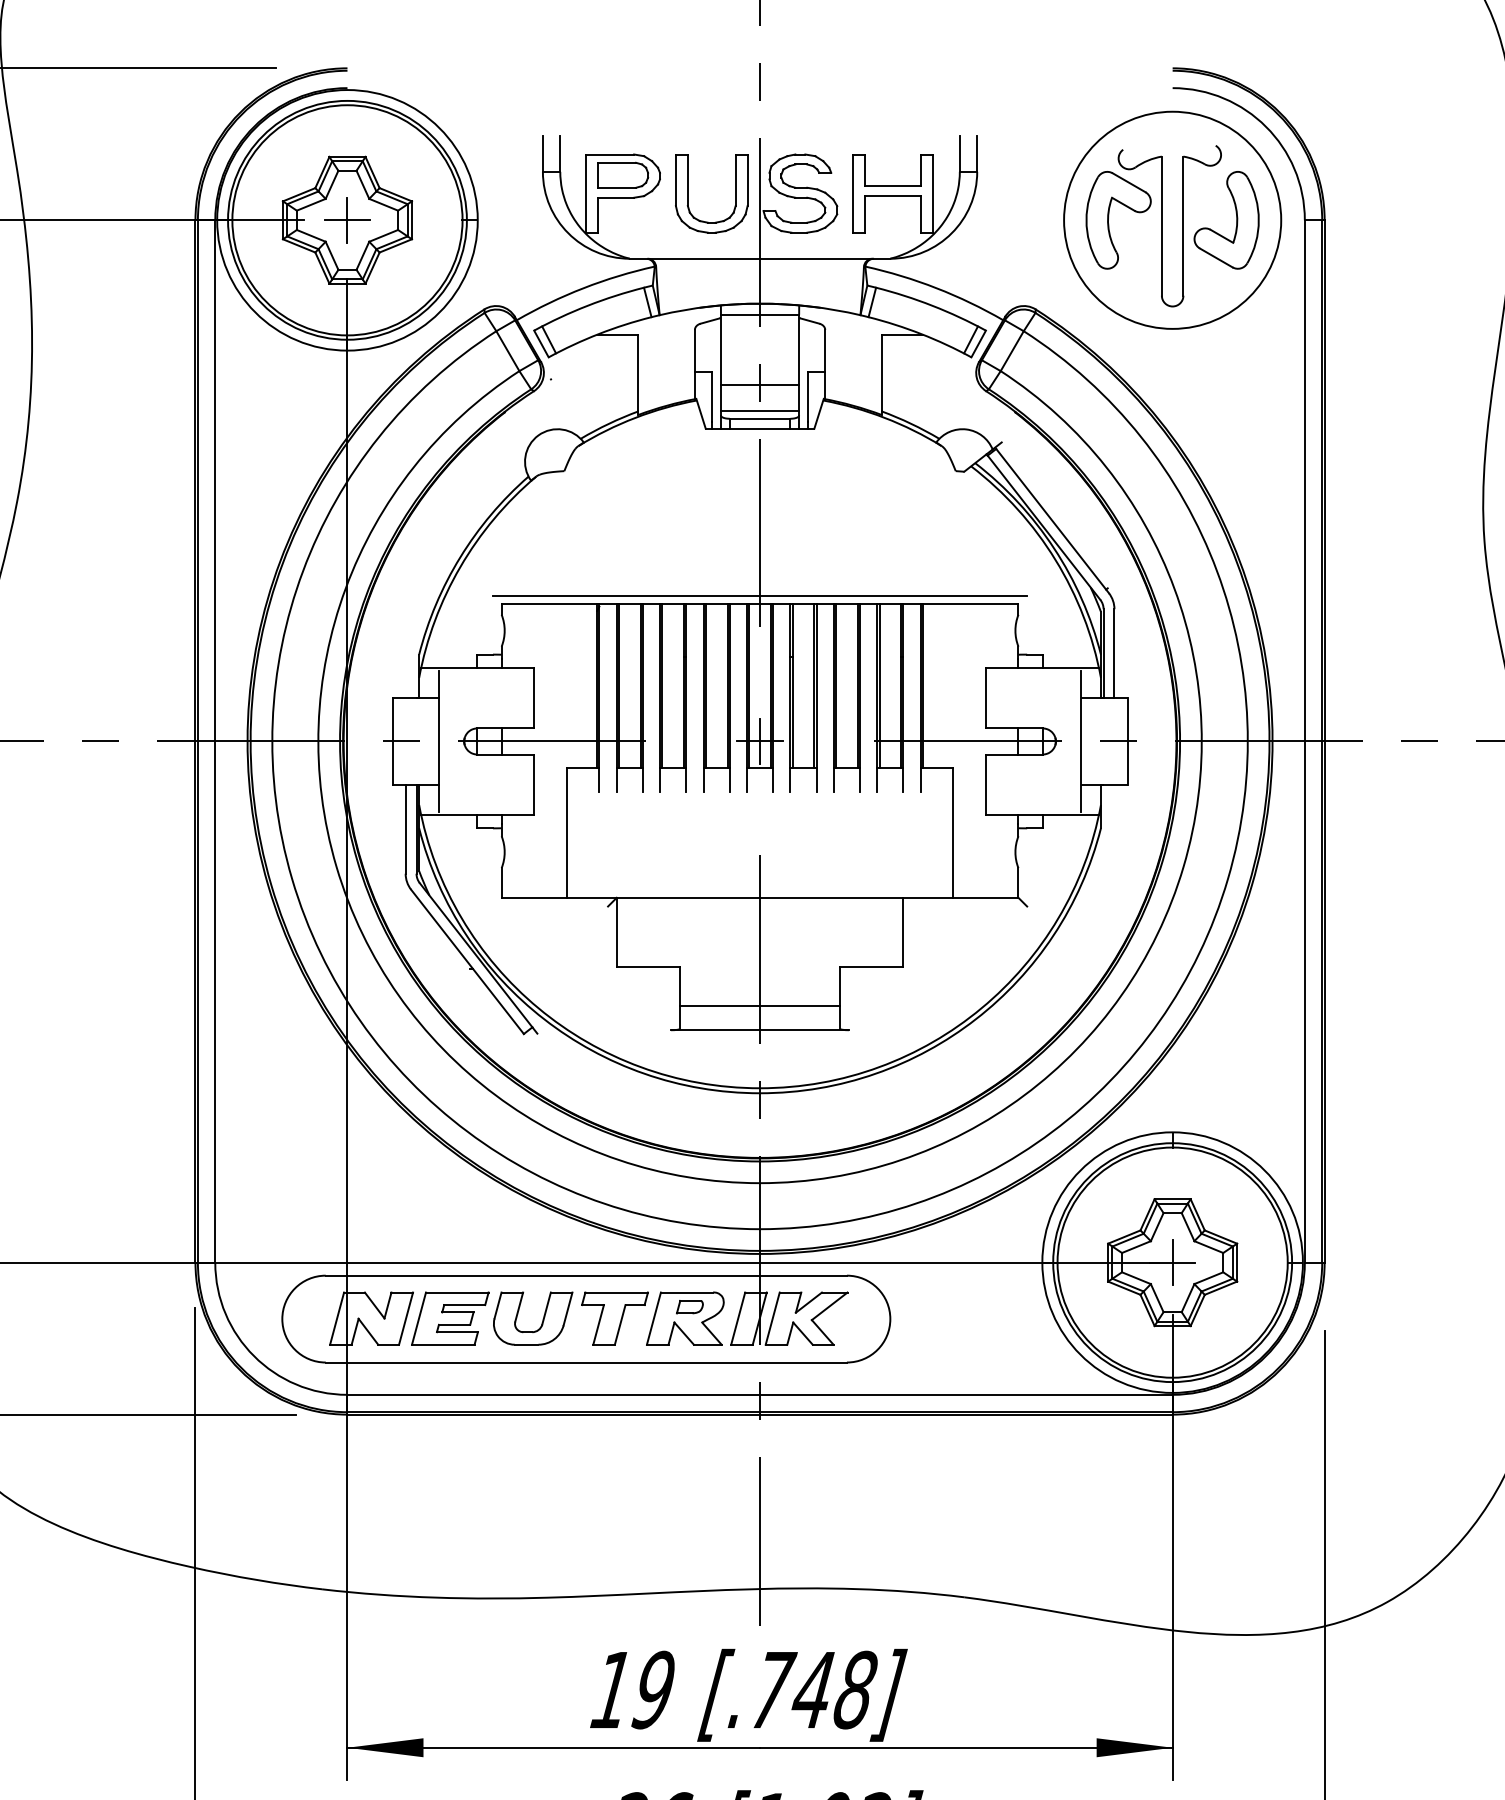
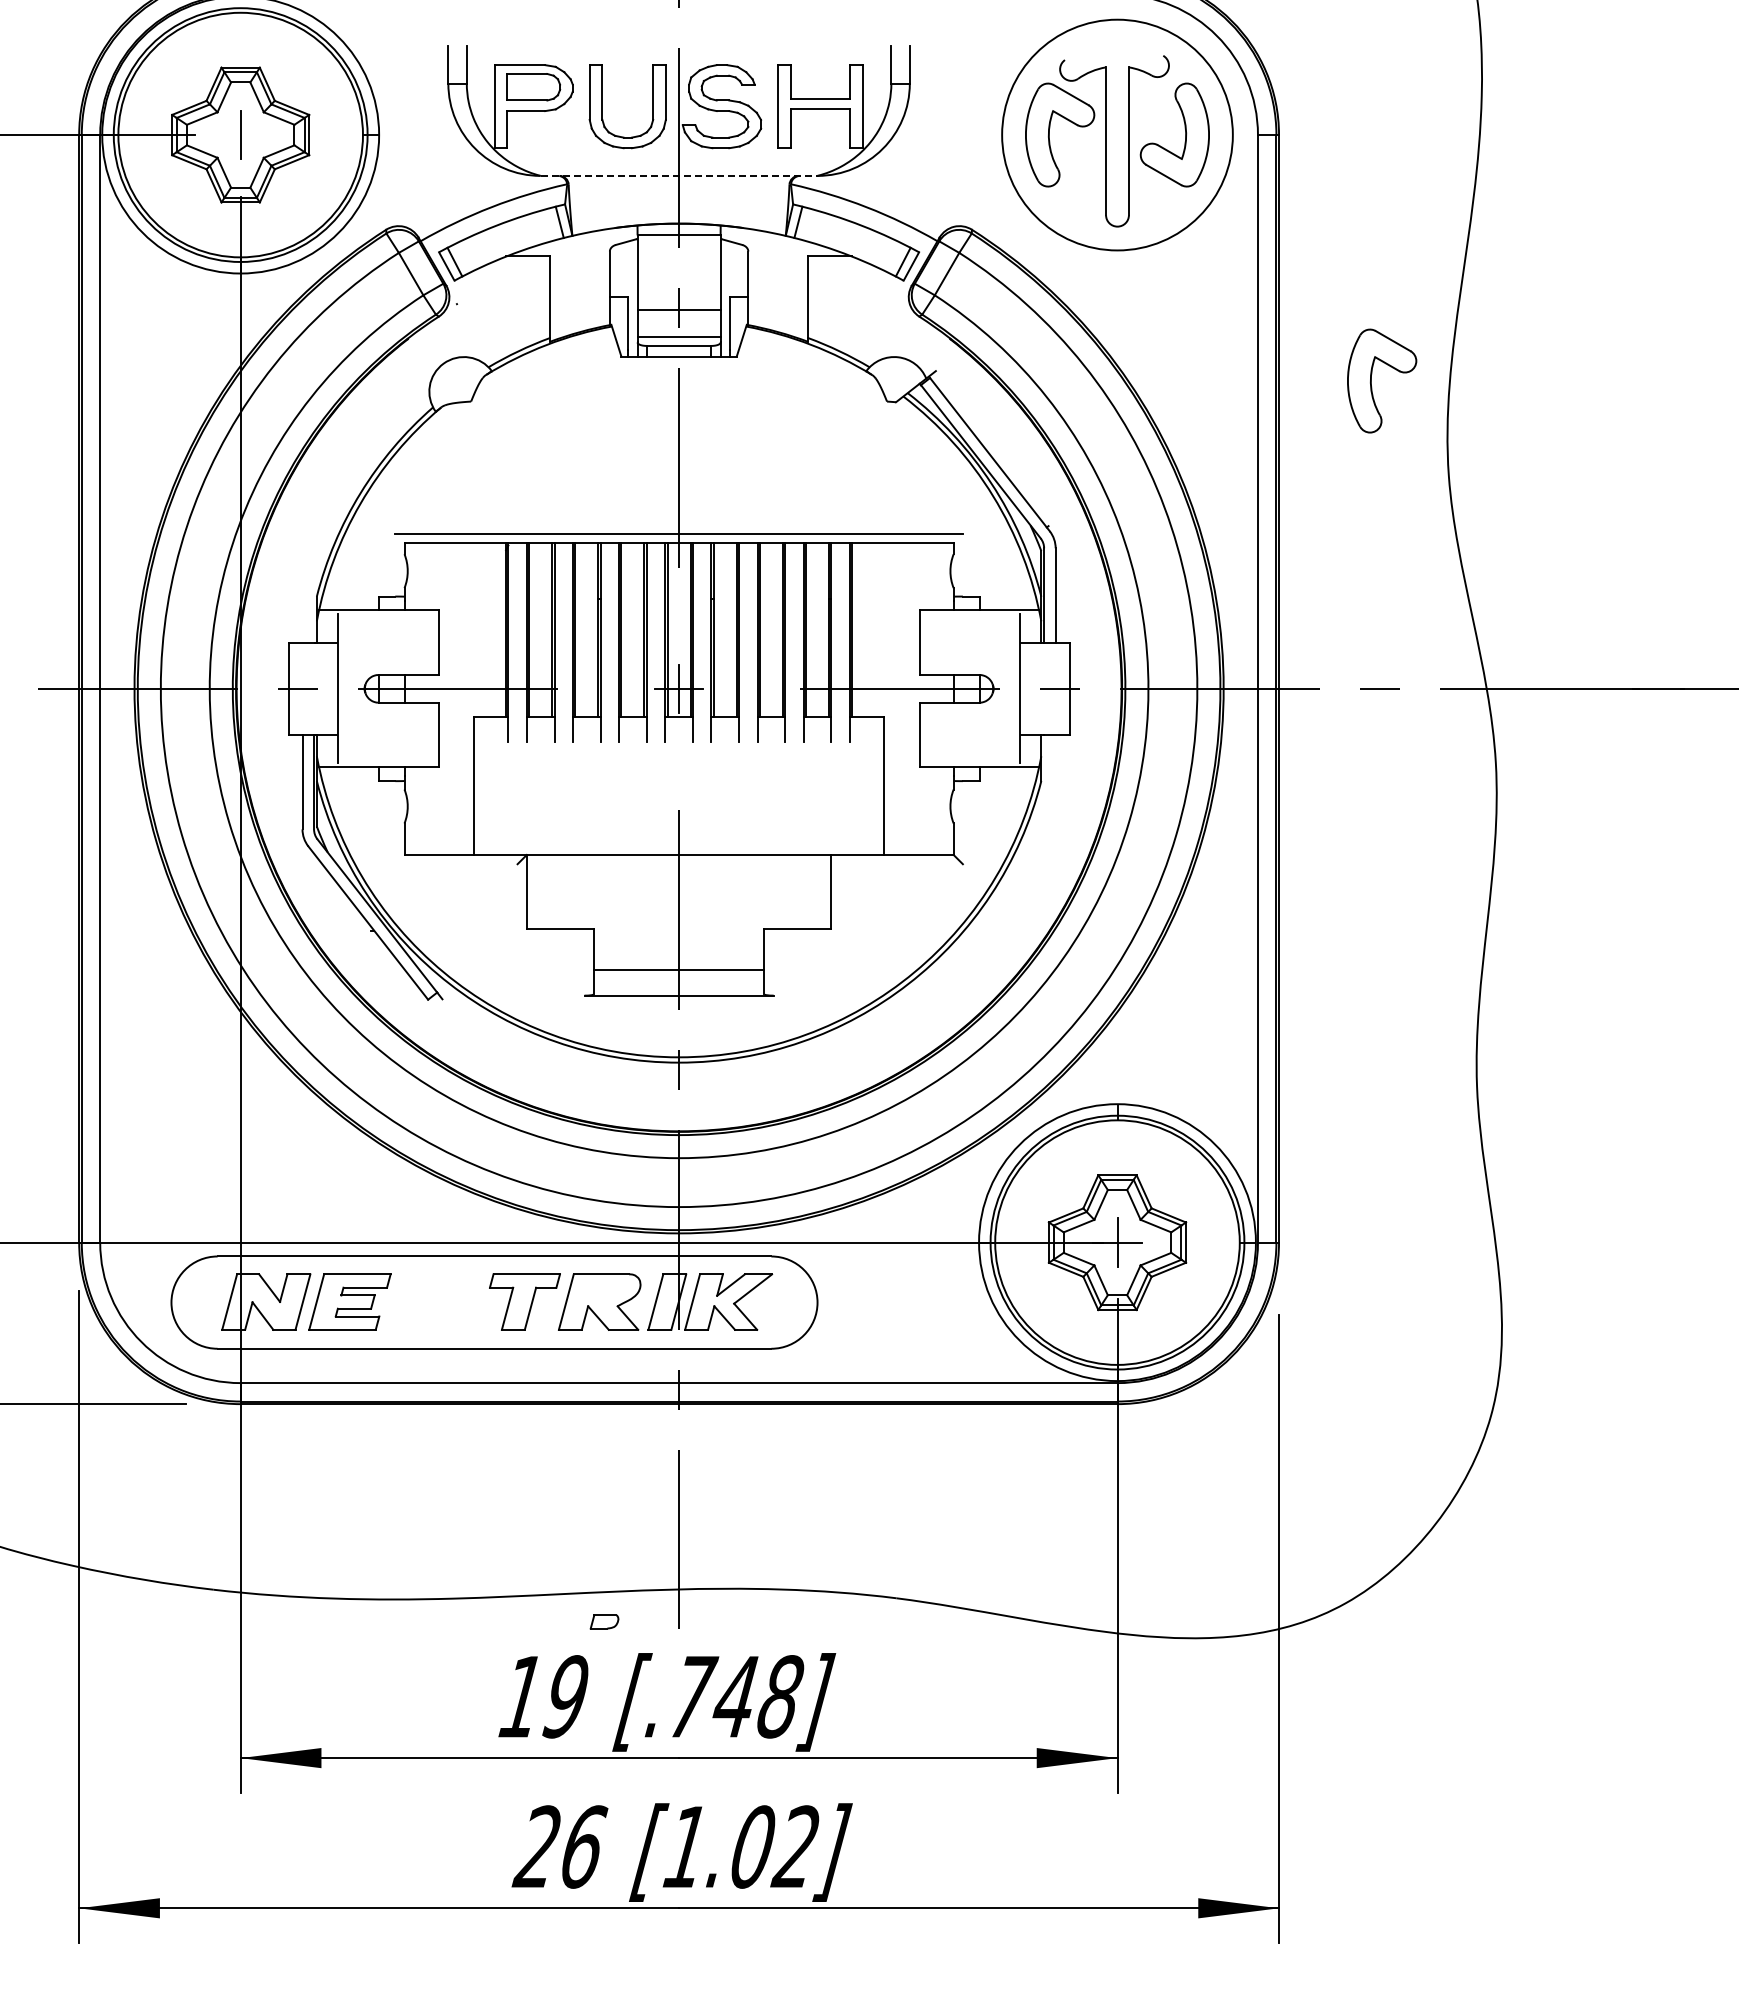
line: (347, 220) -> (240, 135), removed
line: (760, 258) -> (679, 175), solid -> dashed
part: (1411, 451) -> (1371, 380), added
part: (689, 1306) -> (604, 1621), moved
part: (542, 1320) -> (447, 1304), removed

